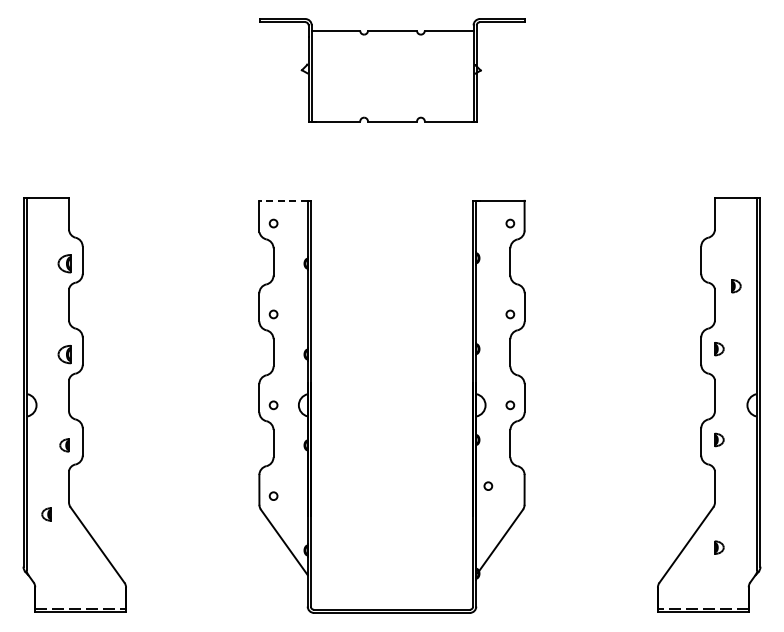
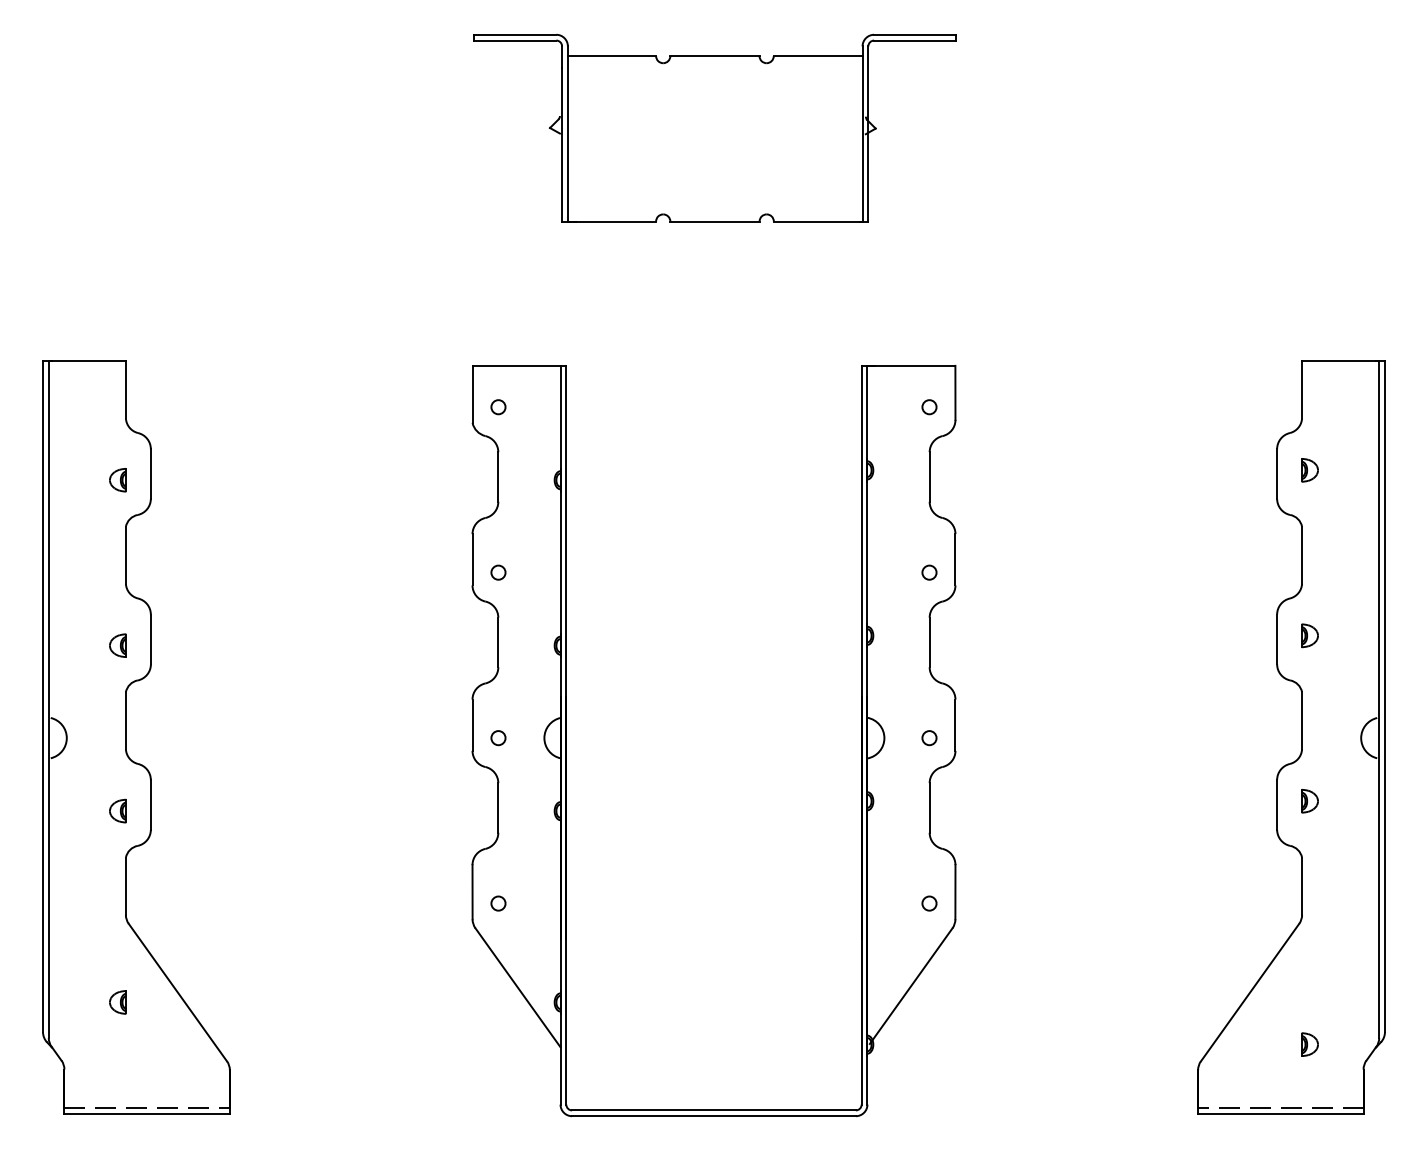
line: (283, 200) -> (516, 365), dashed -> solid
part: (64, 263) -> (117, 479), size x0.71
part: (736, 286) -> (1310, 470), moved
part: (64, 354) -> (117, 645), size x0.71
circle: (488, 485) -> (929, 902), moved
part: (46, 514) -> (117, 1002), moved
part: (719, 547) -> (1310, 1044), moved

